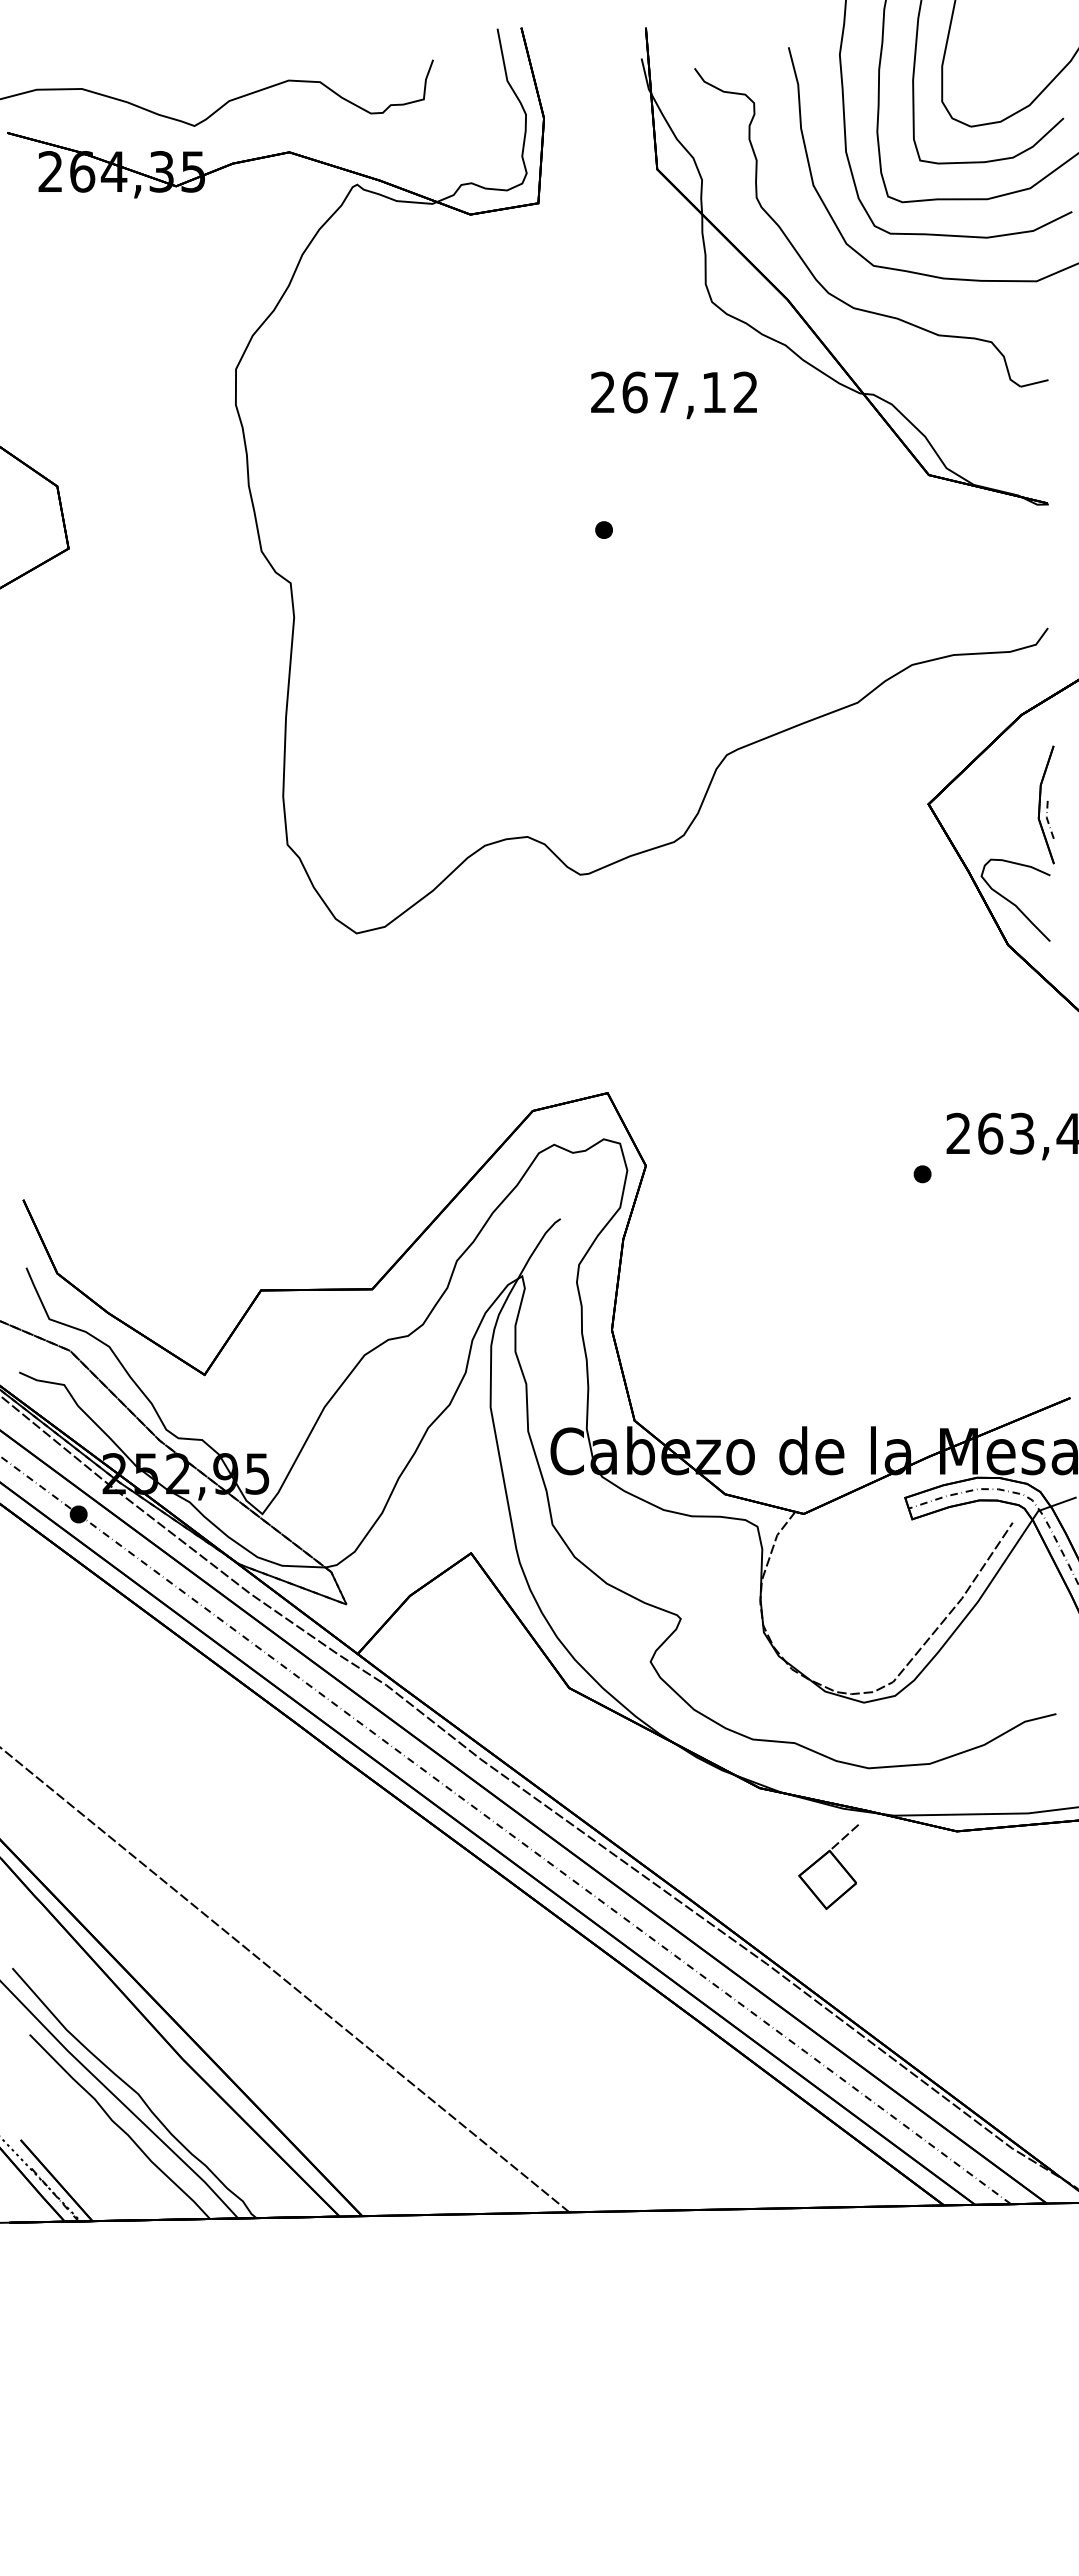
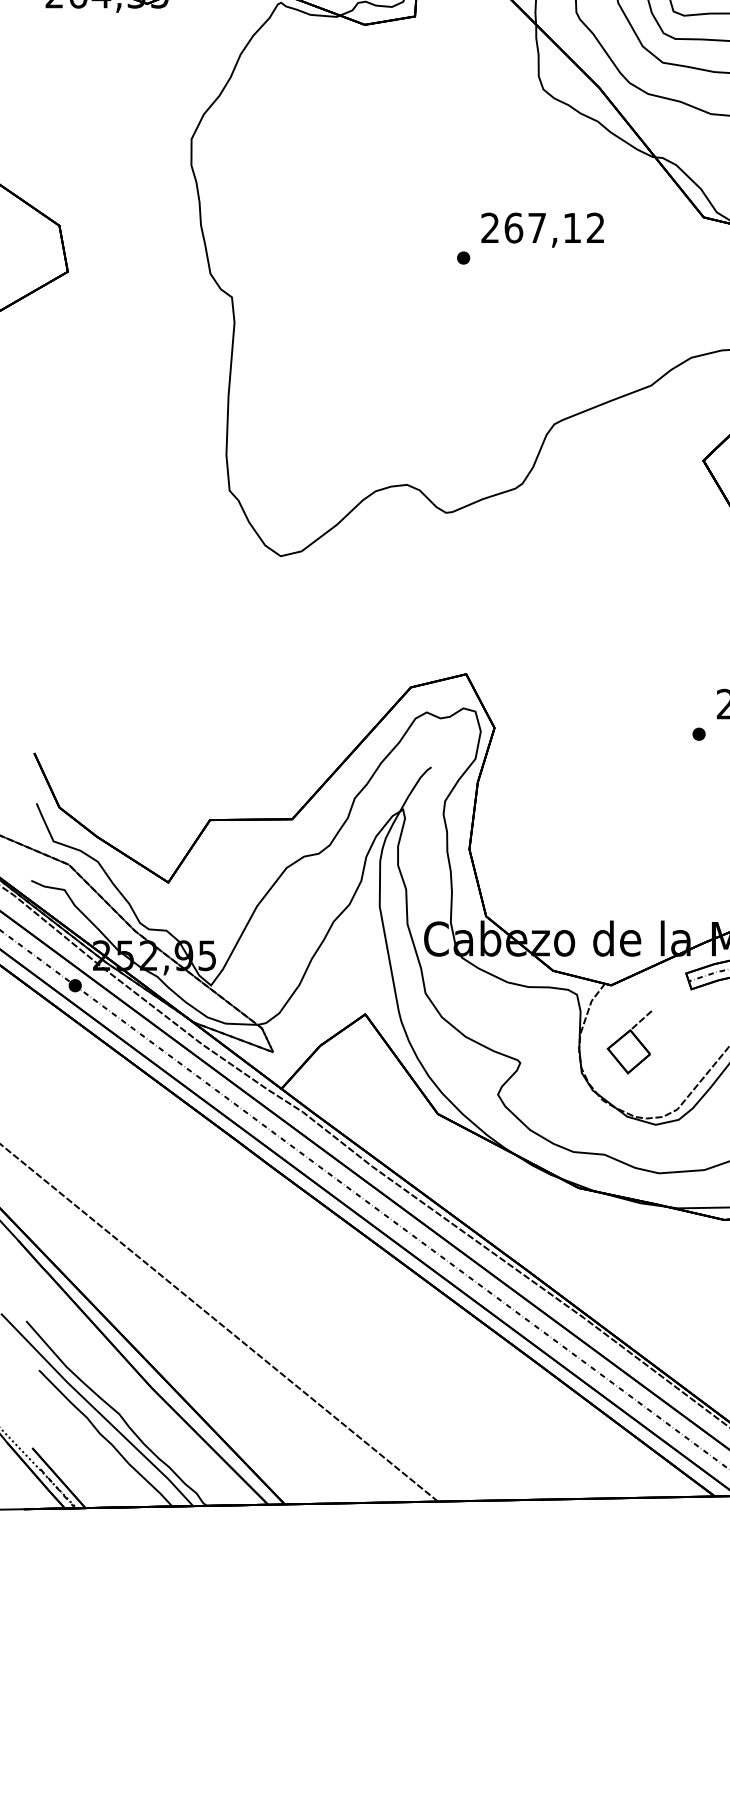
text: (673, 395) -> (542, 230), moved
part: (828, 1866) -> (629, 1041), moved

